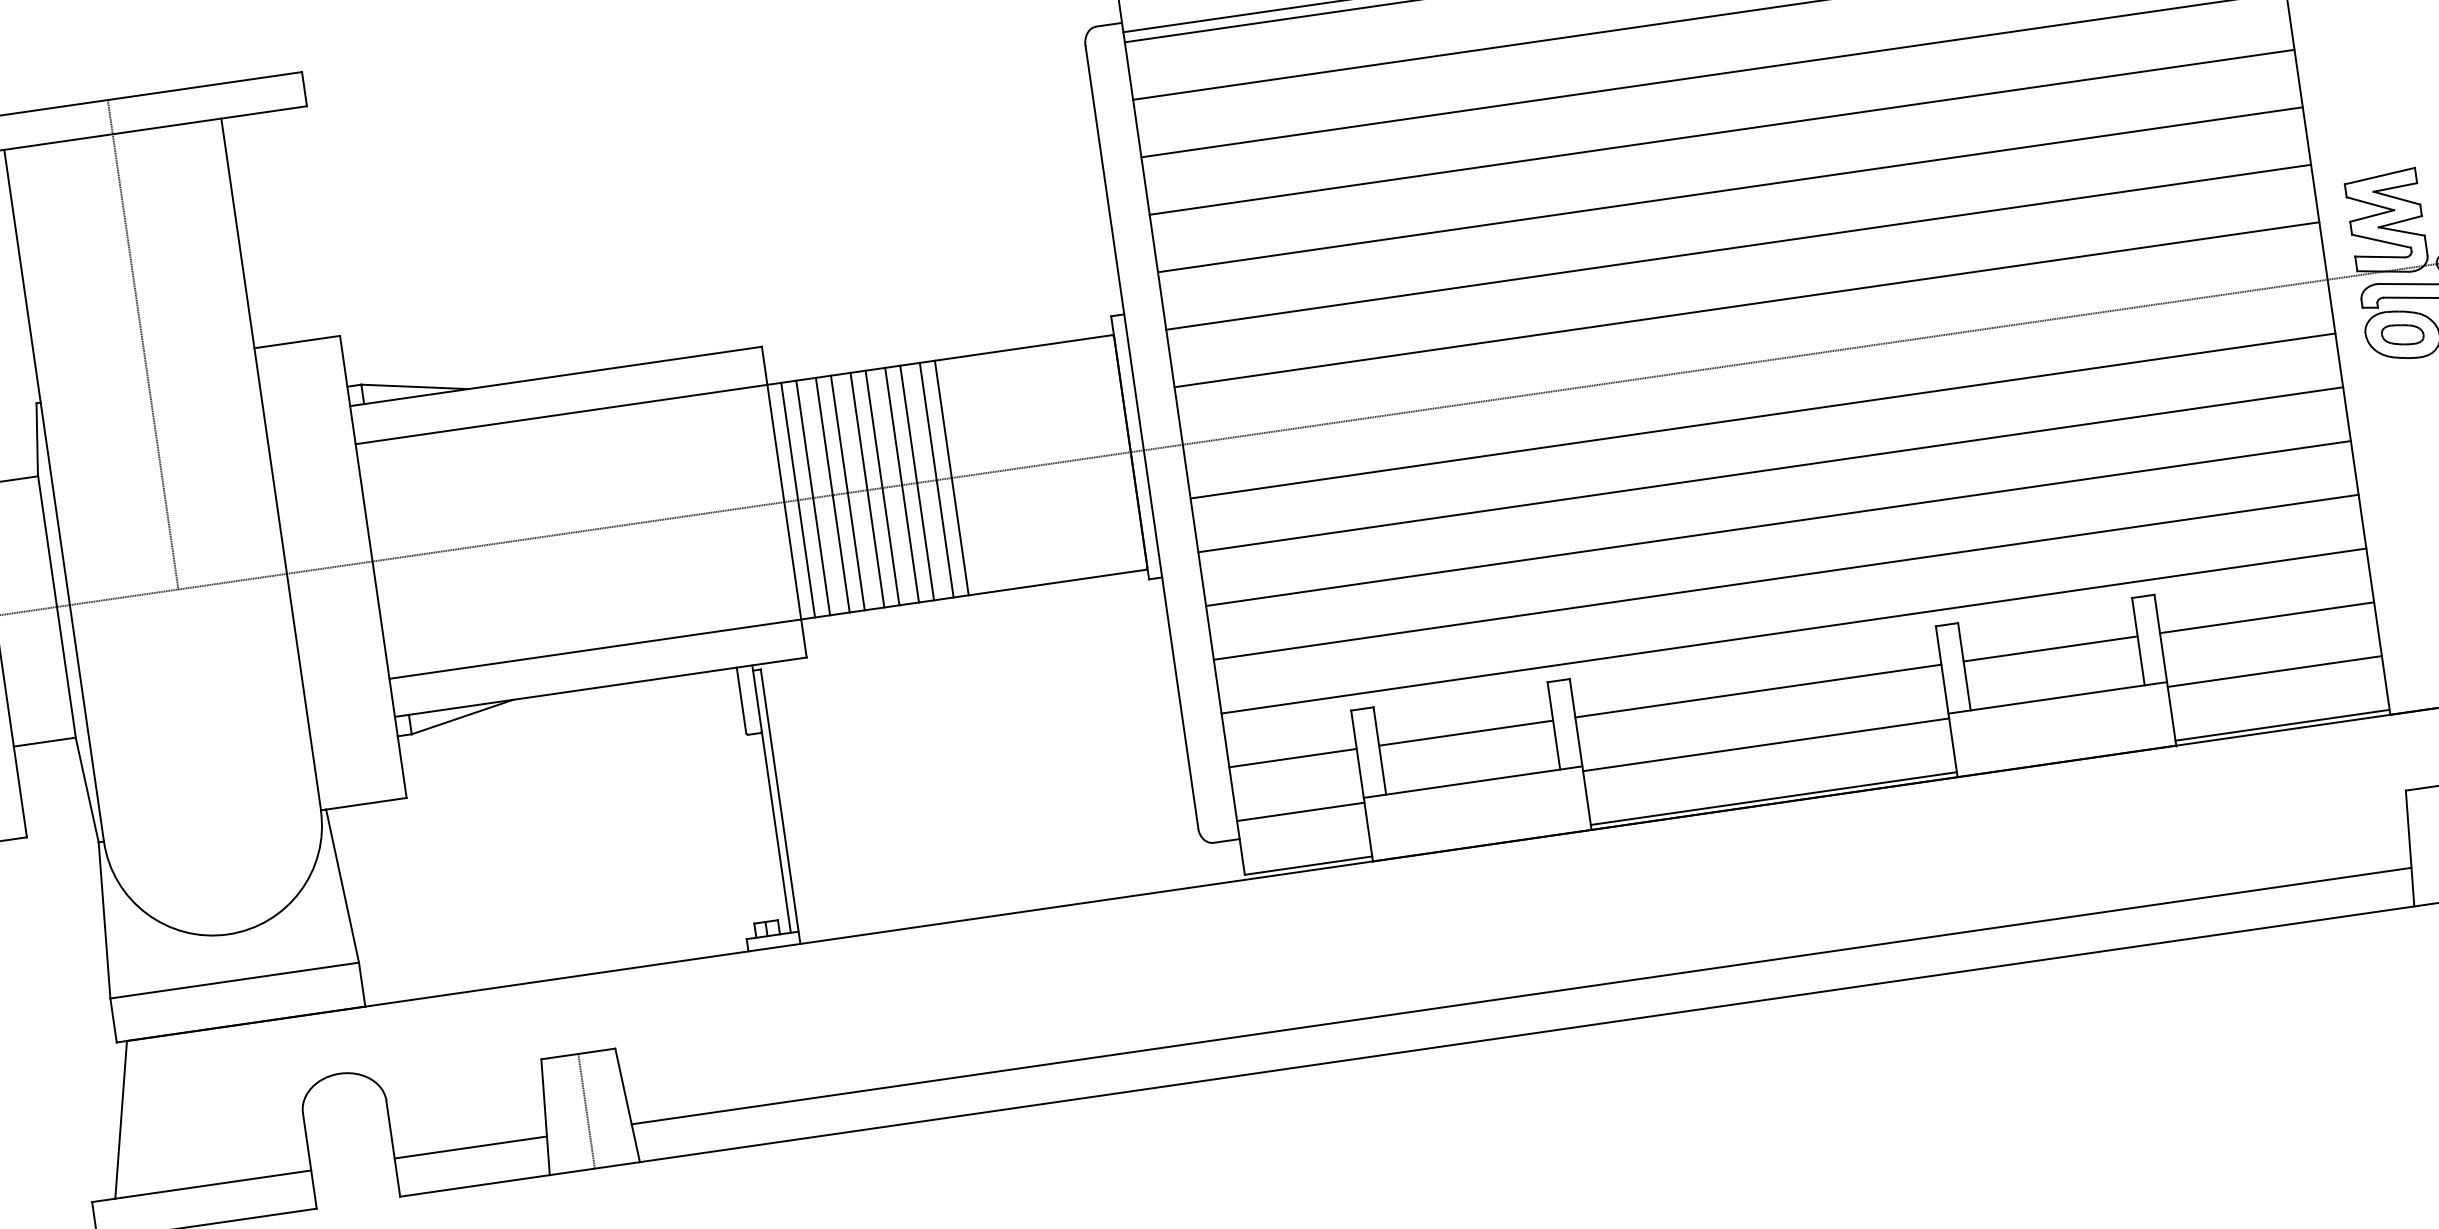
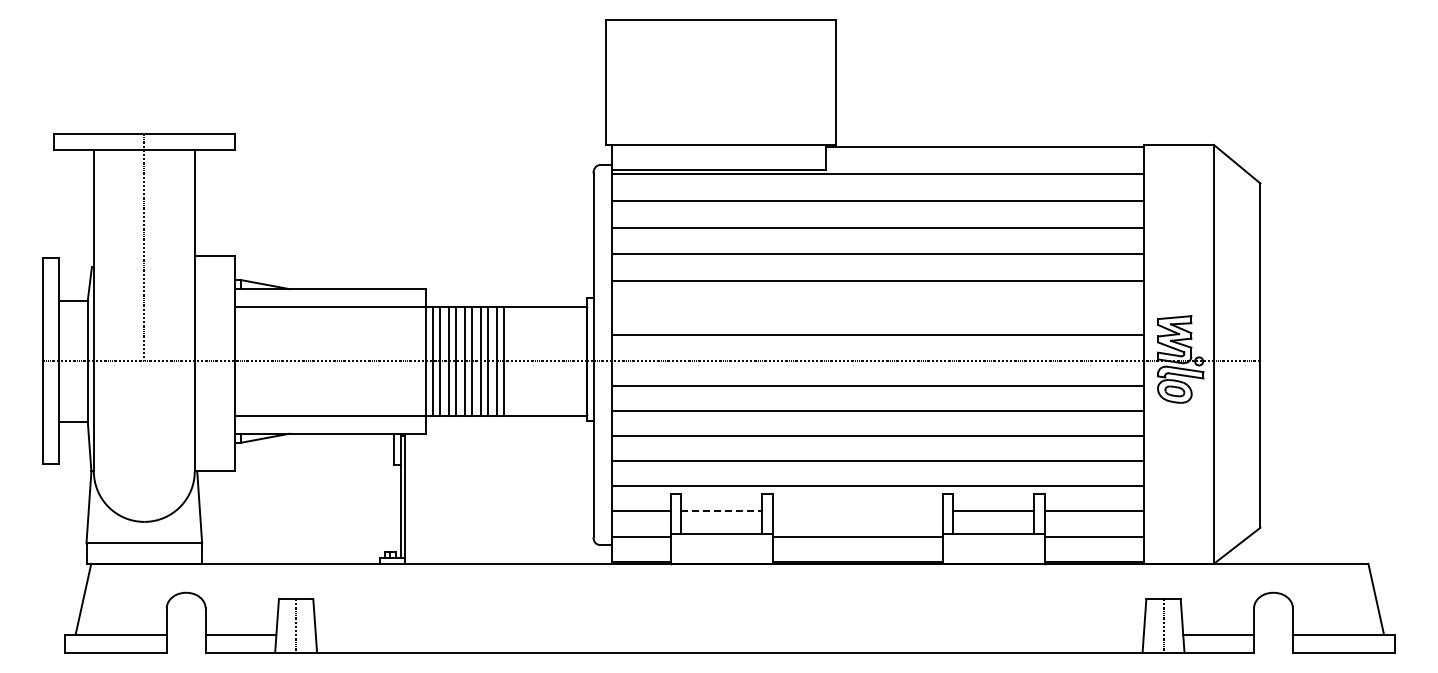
line: (1737, 246) -> (877, 307), removed
line: (1757, 691) -> (857, 511), removed
line: (1467, 732) -> (722, 511), solid -> dashed
line: (1520, 995) -> (729, 634), removed

